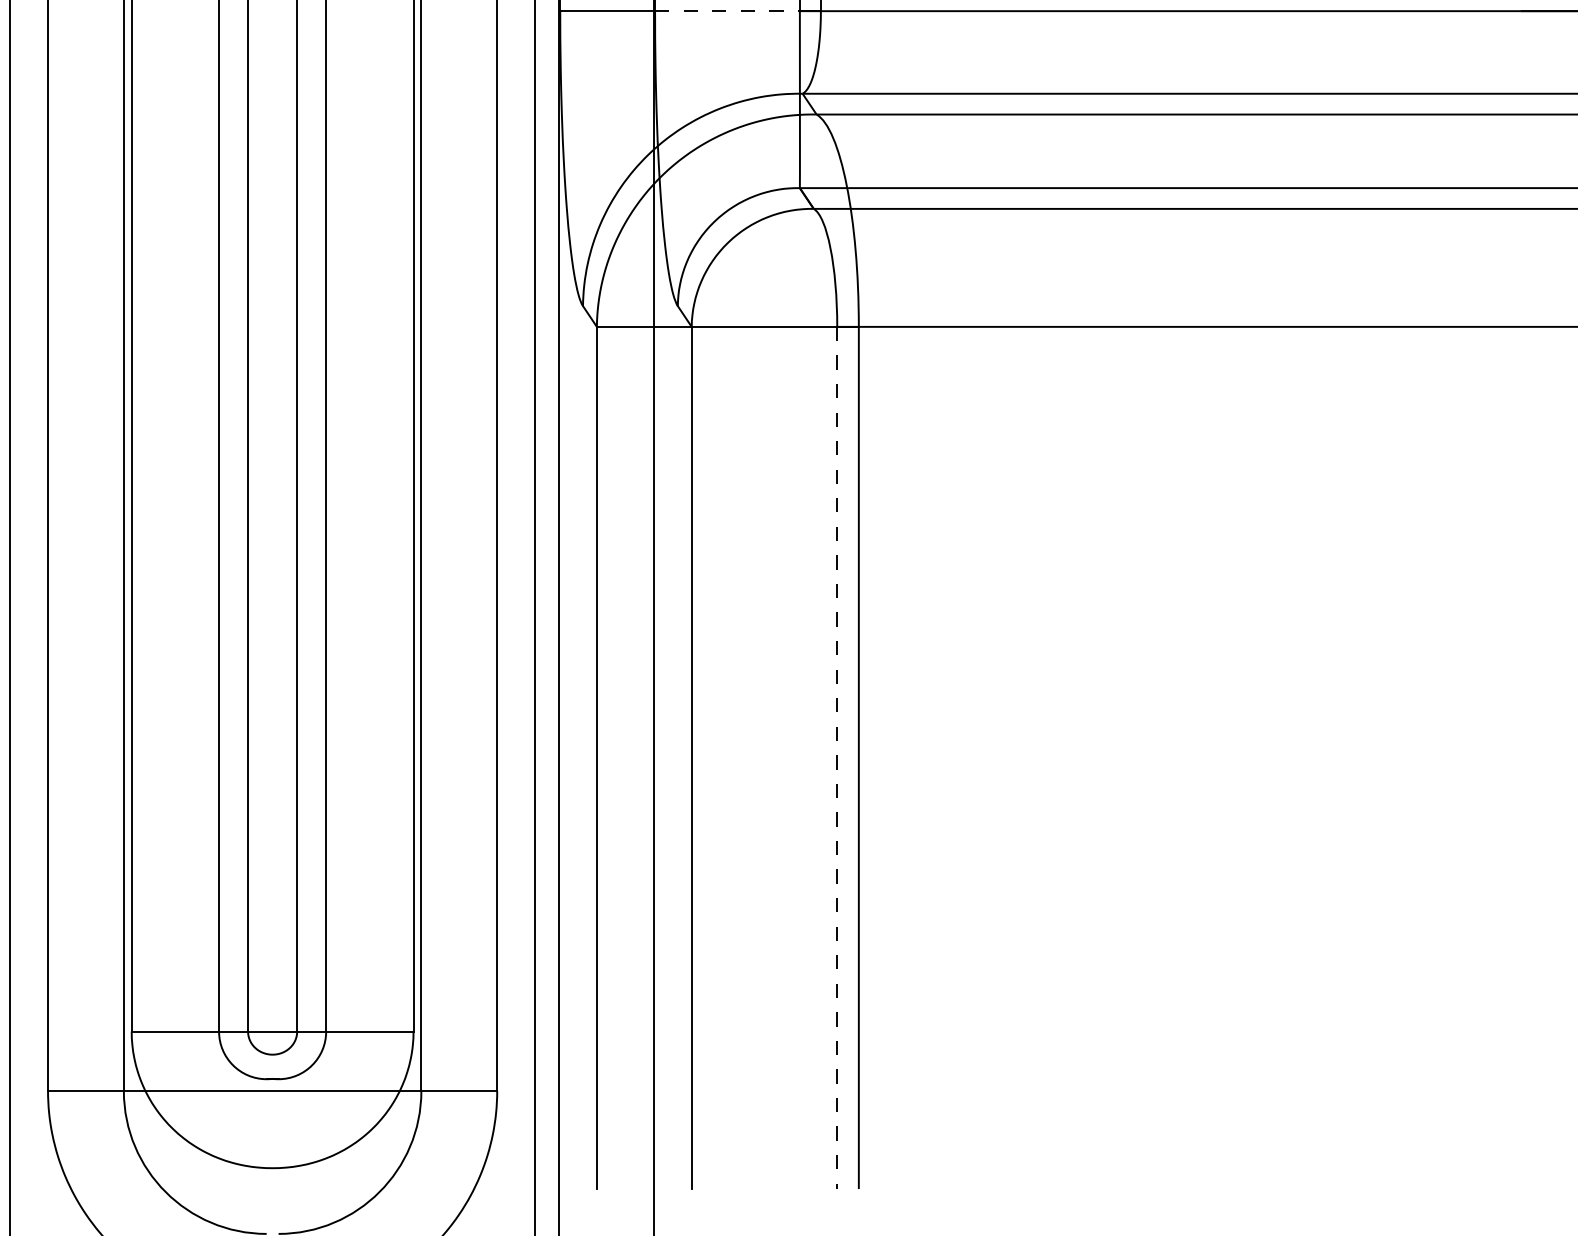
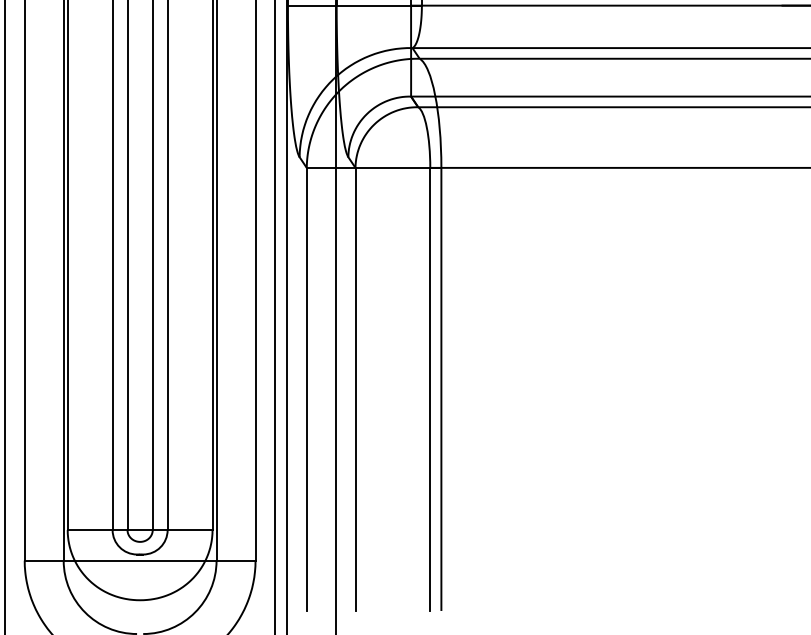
line: (728, 10) -> (374, 5), dashed -> solid
line: (837, 758) -> (430, 389), dashed -> solid

